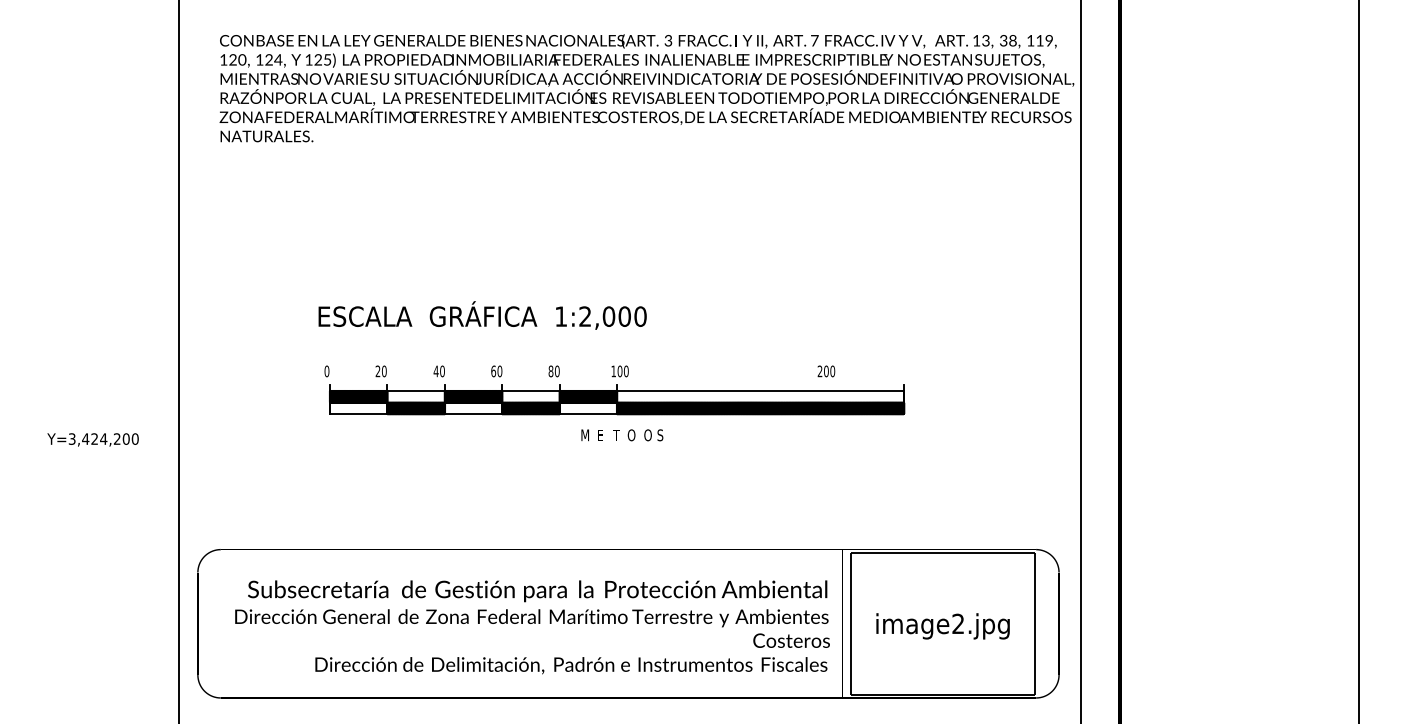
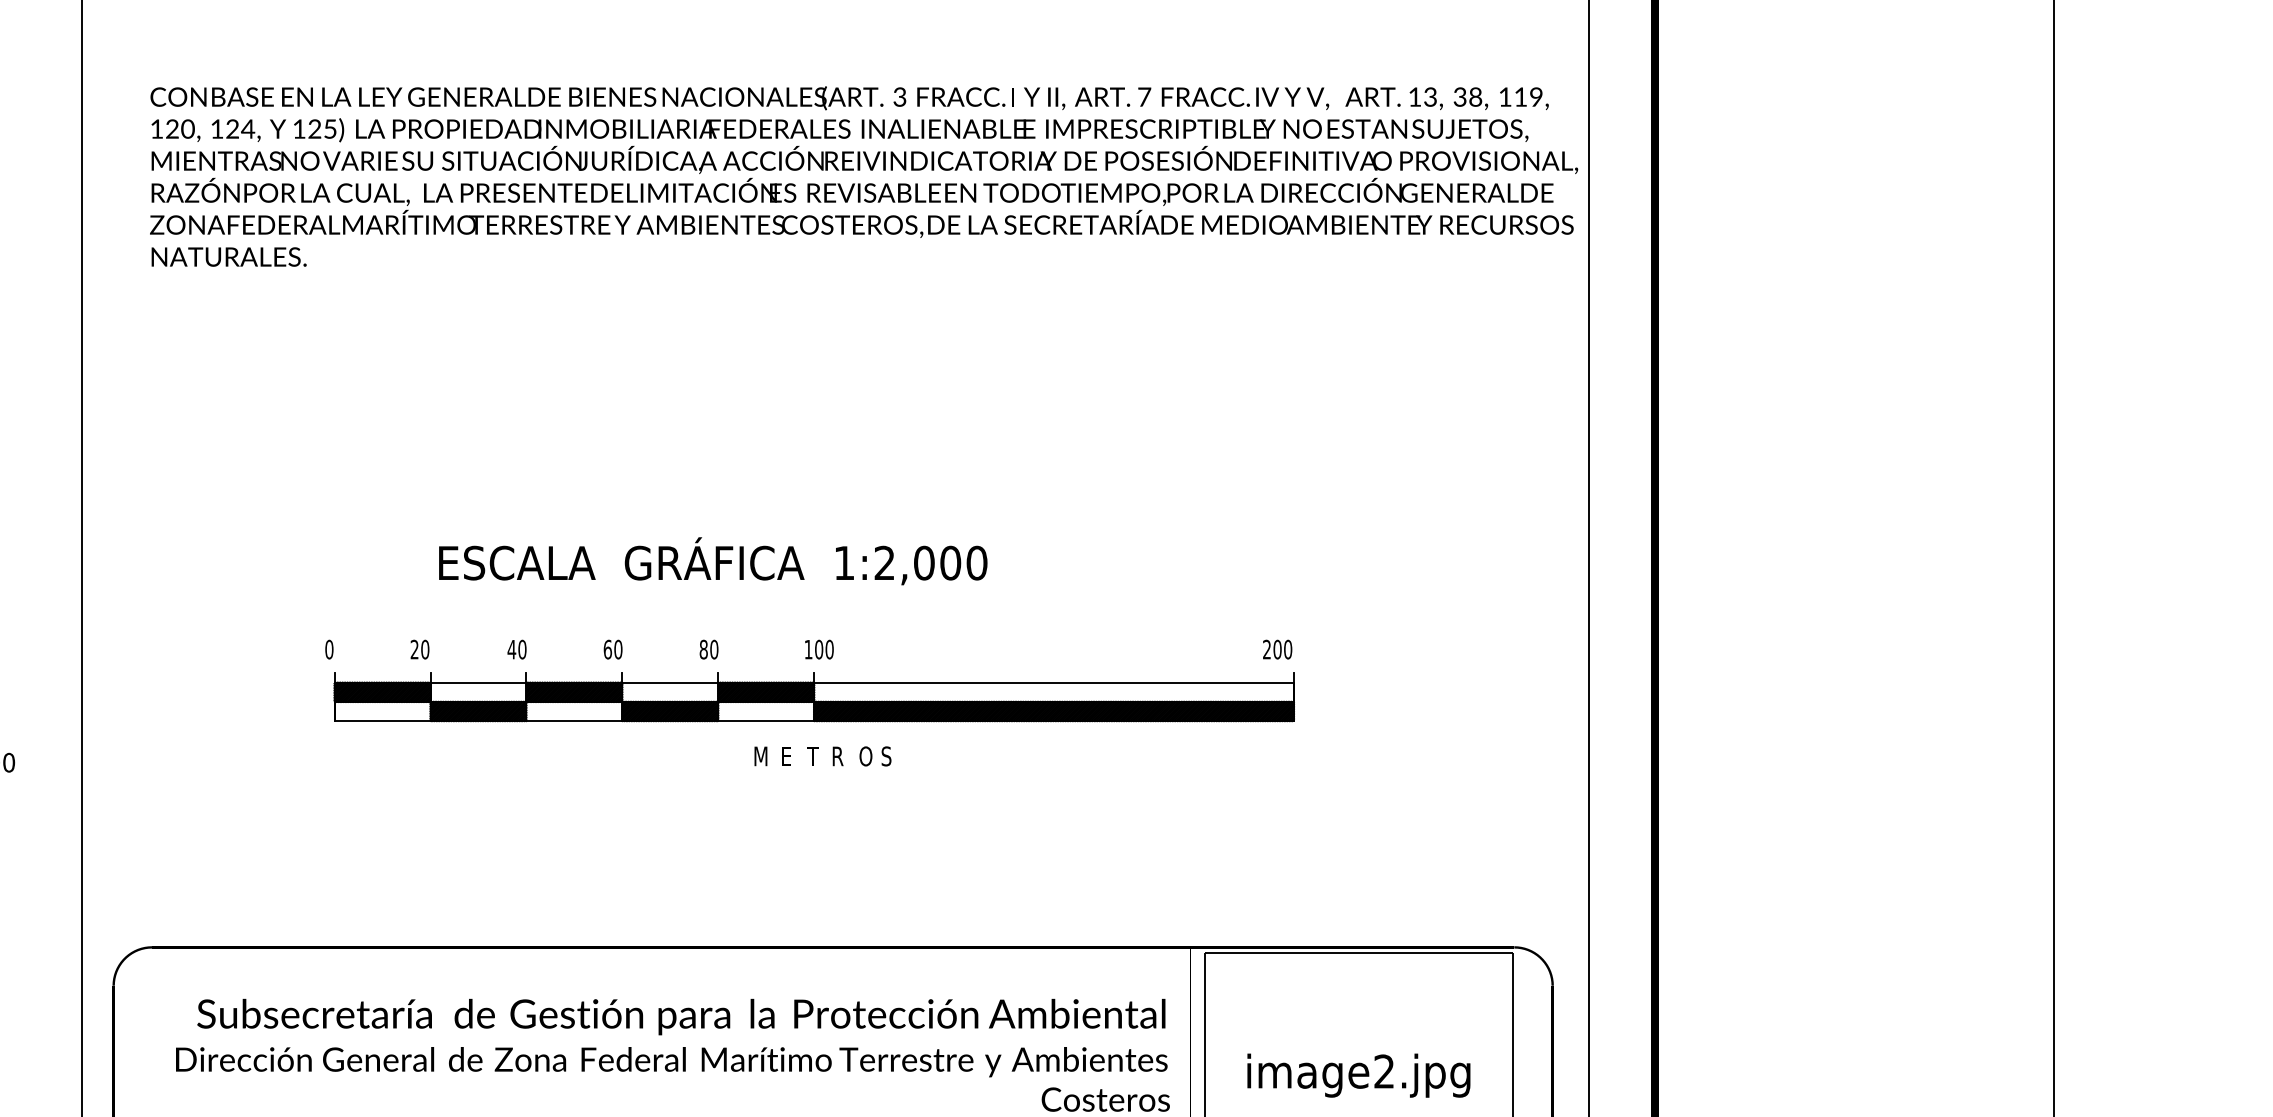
text: (482, 315) -> (712, 561), moved
text: (826, 371) -> (1277, 649), moved
text: (631, 435) -> (838, 756), O -> R

